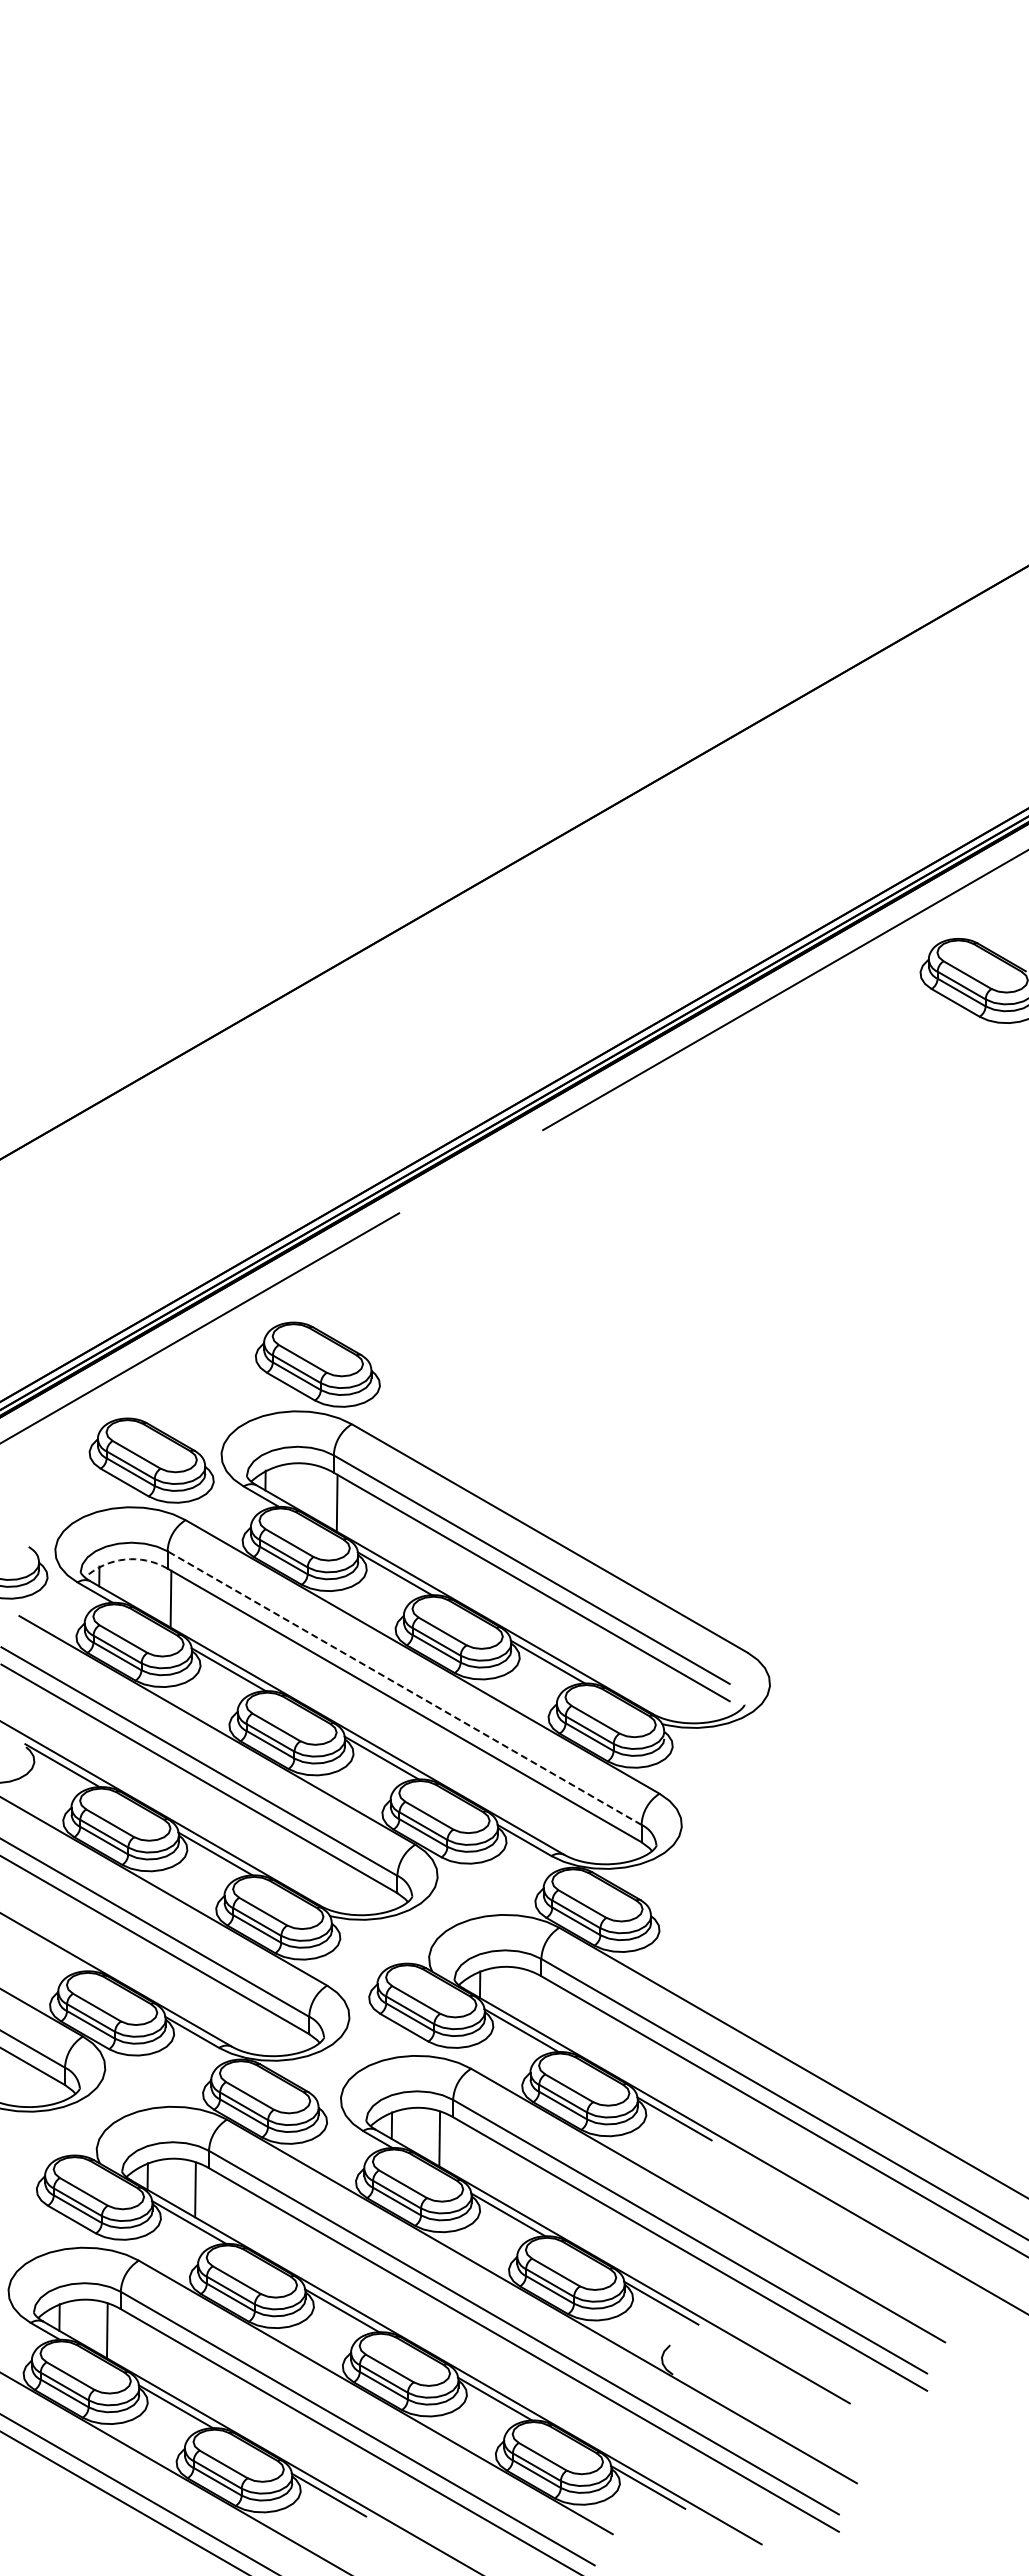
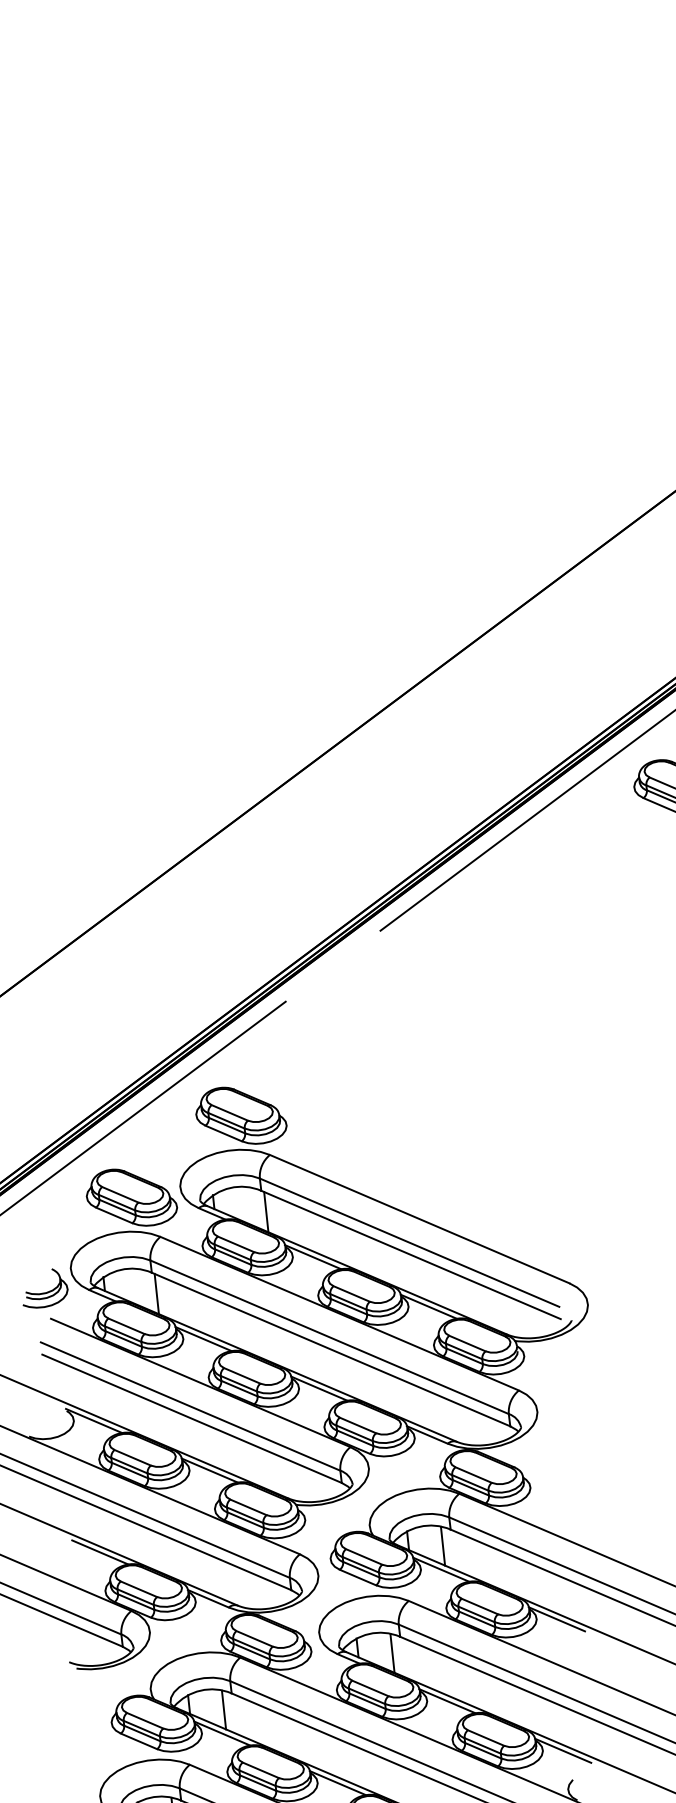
arc: (124, 1559) -> (120, 1269), dashed -> solid
line: (404, 1688) -> (329, 1337), dashed -> solid
line: (49, 1949) -> (100, 1552), added
line: (527, 1997) -> (442, 1545), added

